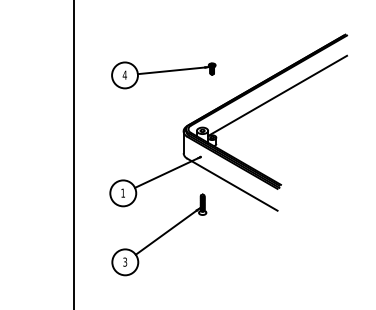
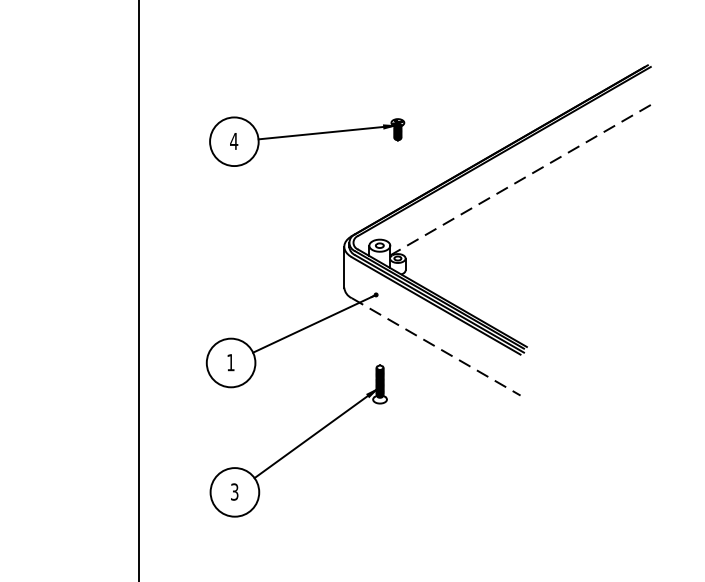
line: (277, 96) -> (520, 181), solid -> dashed
line: (232, 184) -> (435, 346), solid -> dashed

